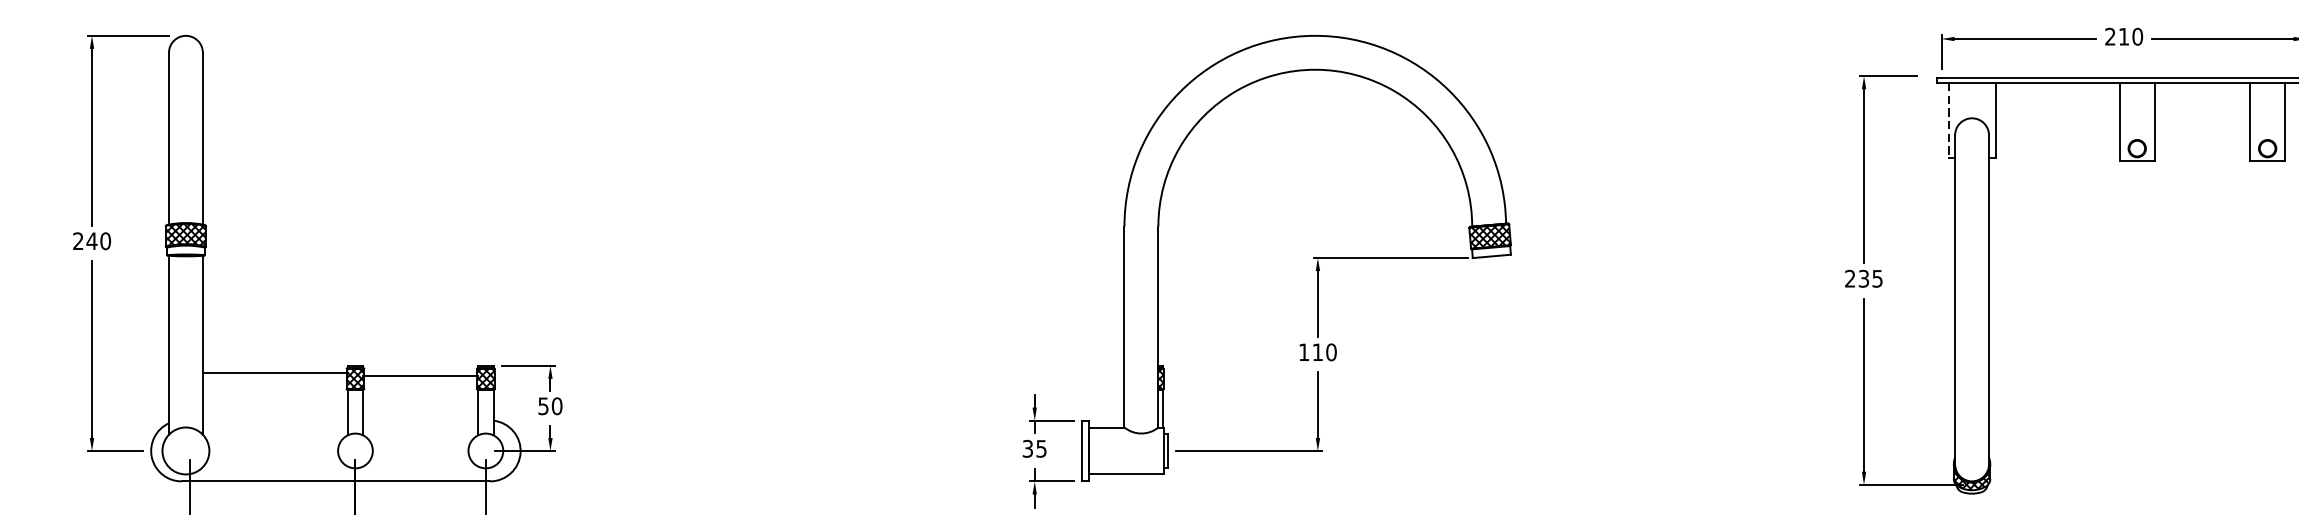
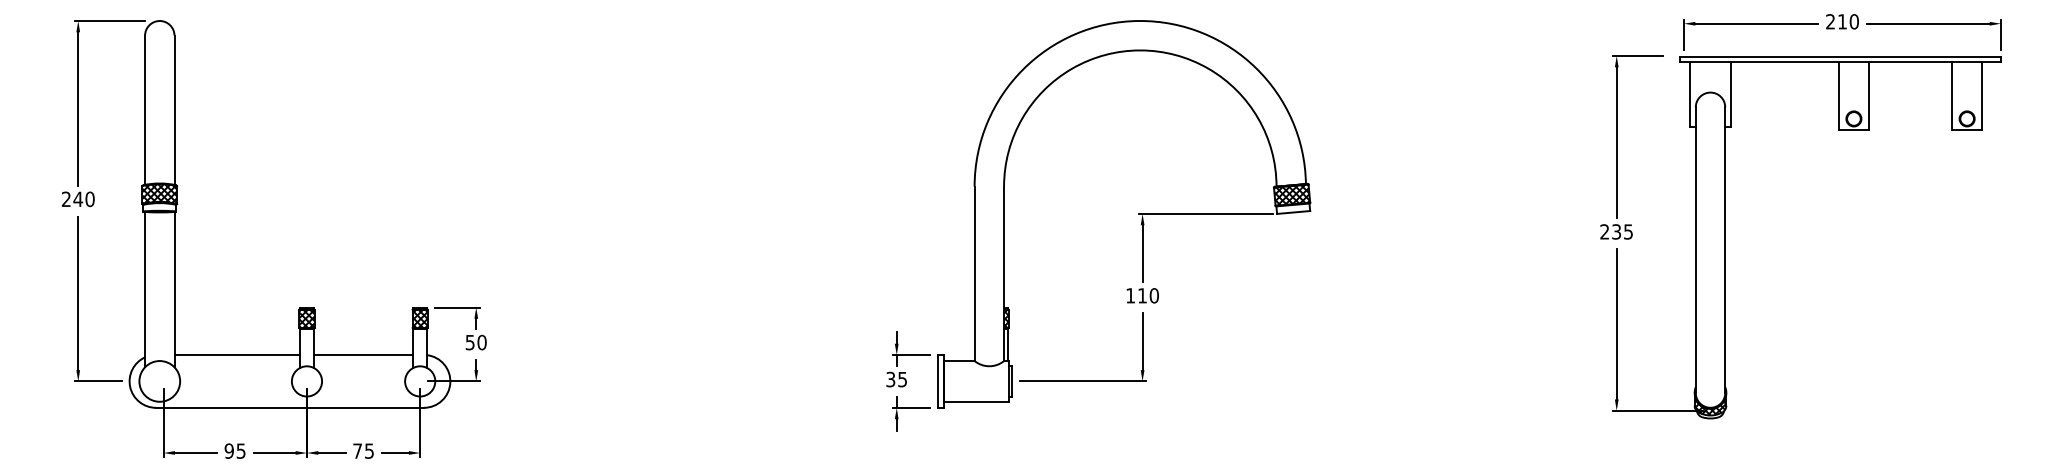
line: (1949, 120) -> (1690, 94), dashed -> solid
line: (275, 373) -> (237, 355), moved
line: (420, 376) -> (363, 355), moved

